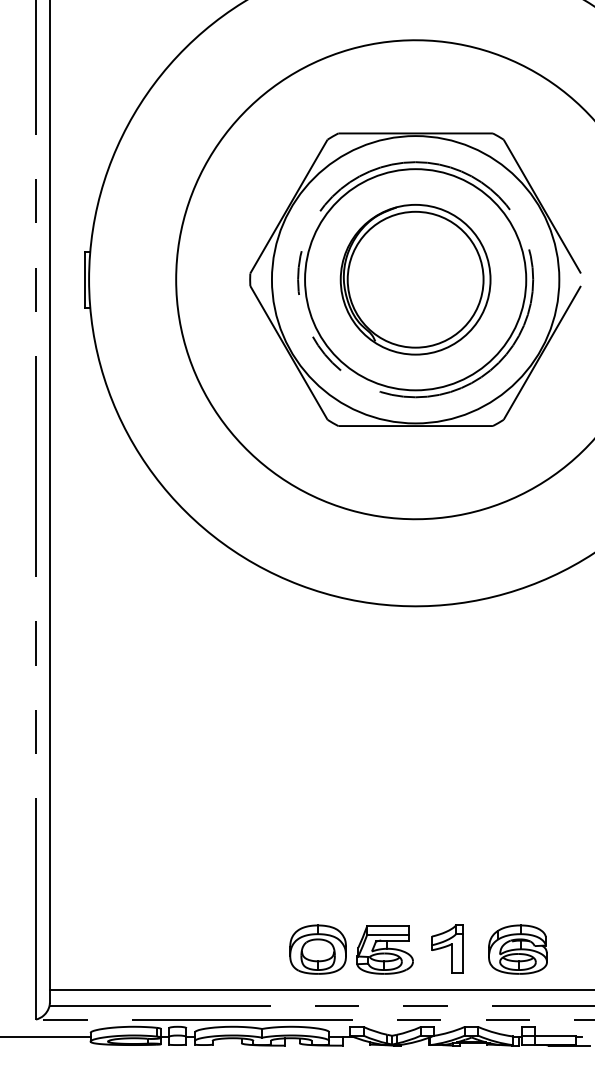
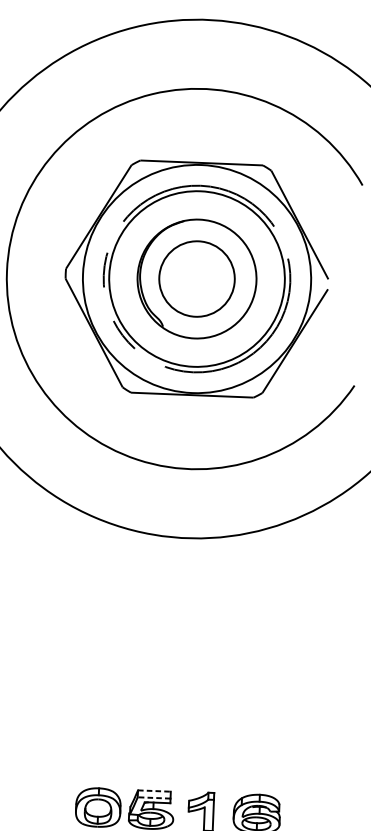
circle: (415, 279) -> (196, 278), size x0.7
line: (387, 926) -> (154, 791), solid -> dashed
line: (387, 934) -> (153, 797), solid -> dashed

